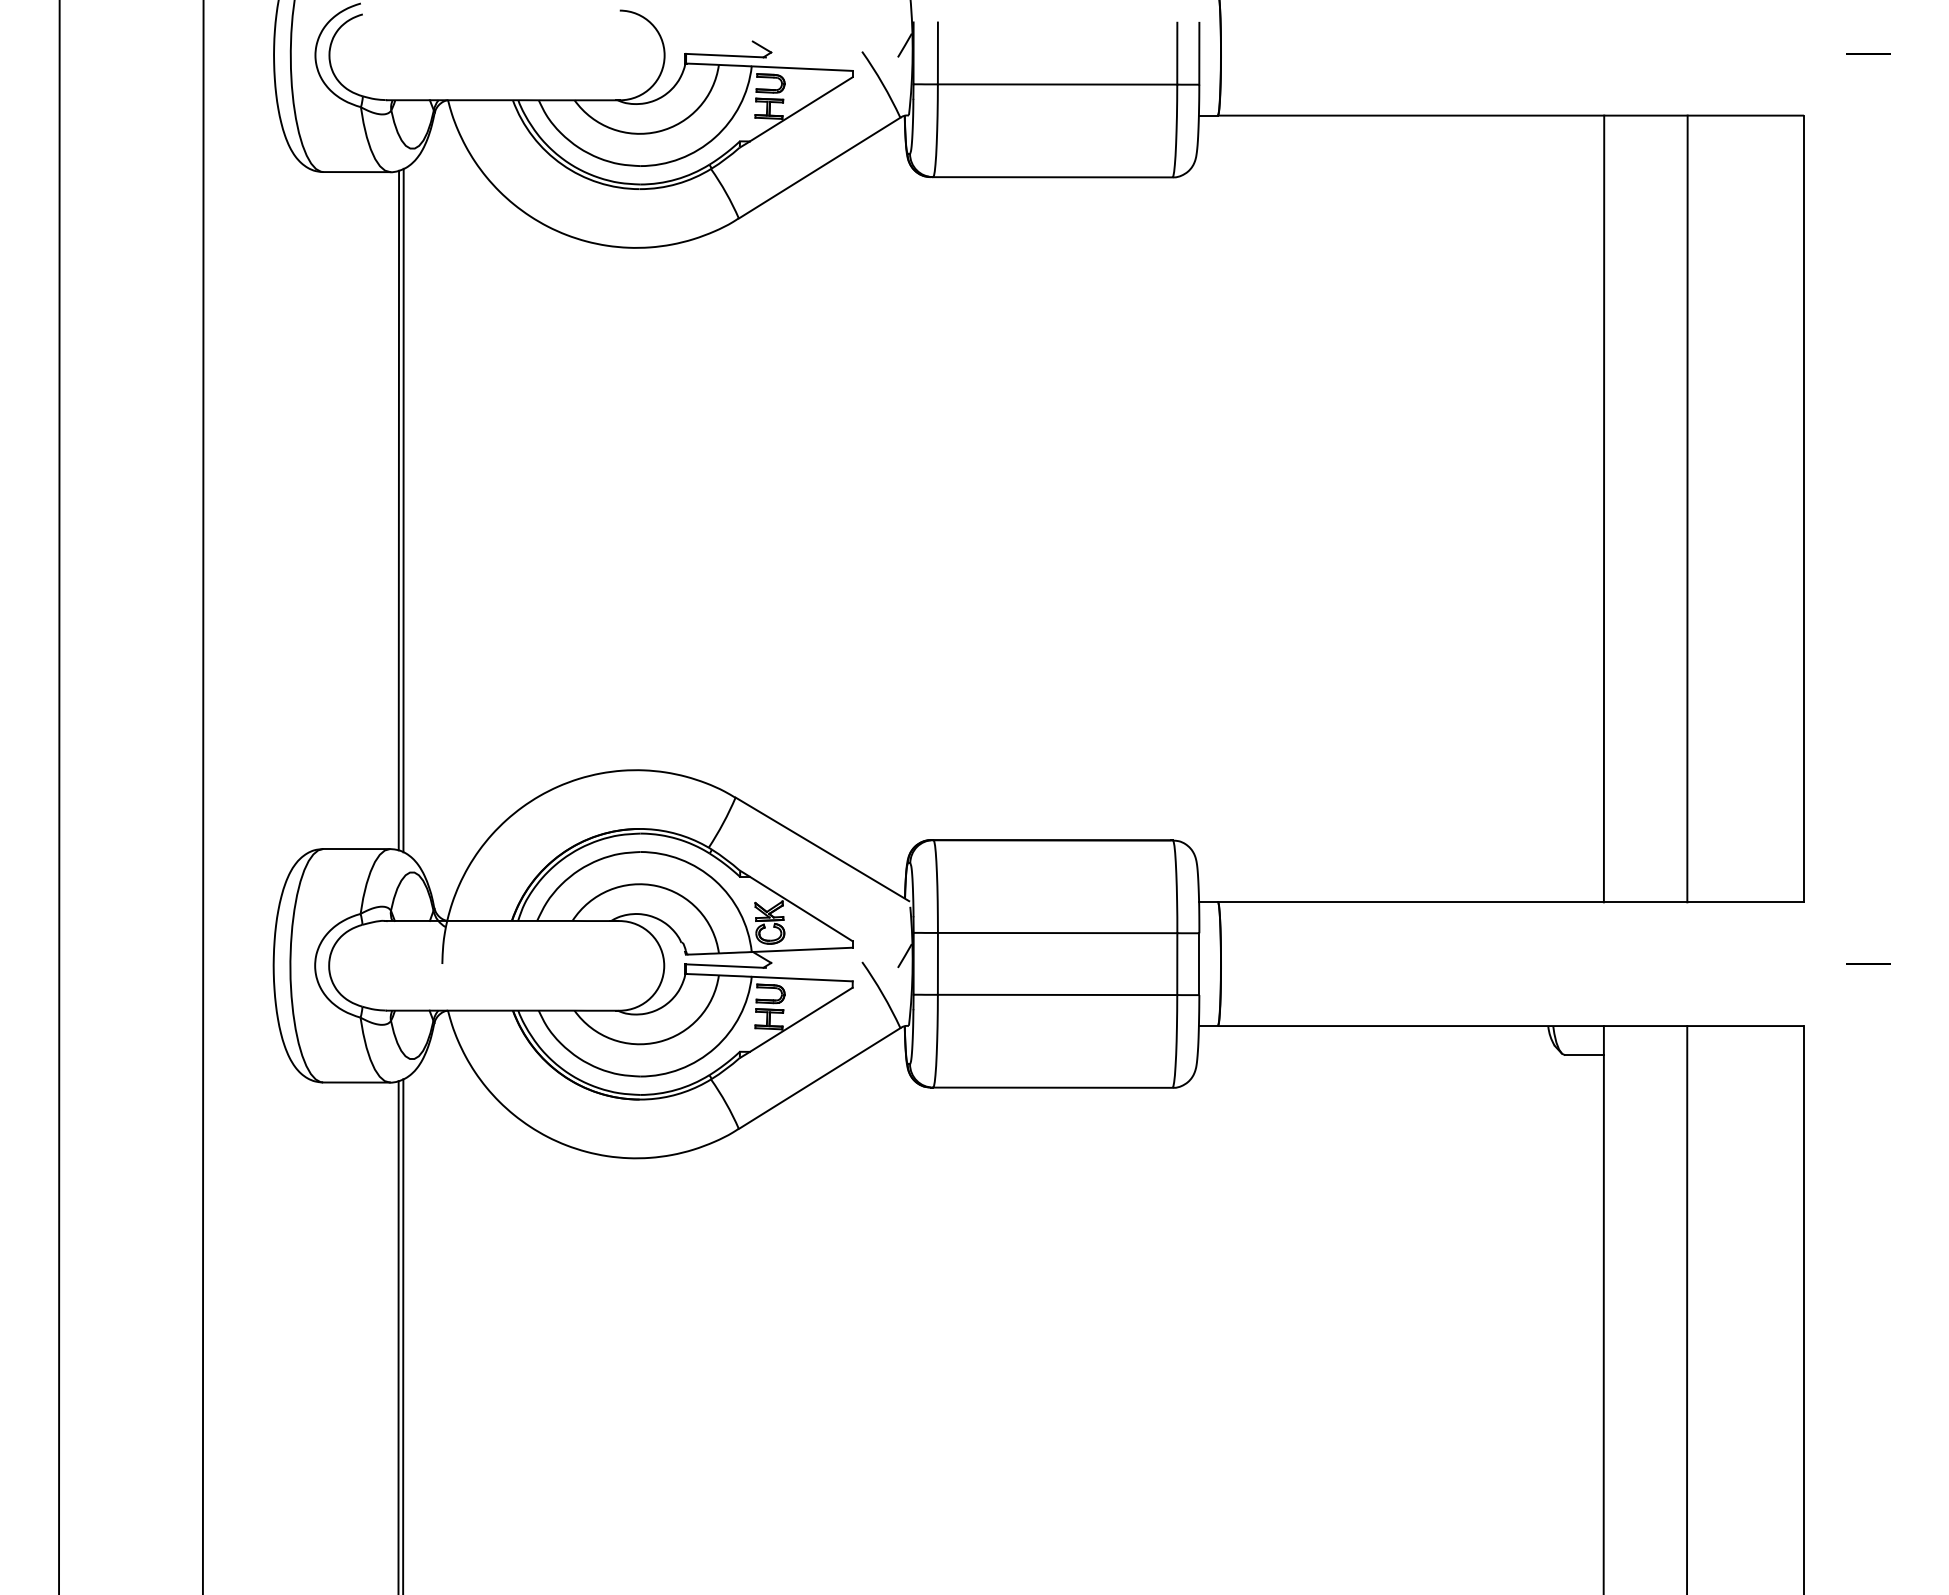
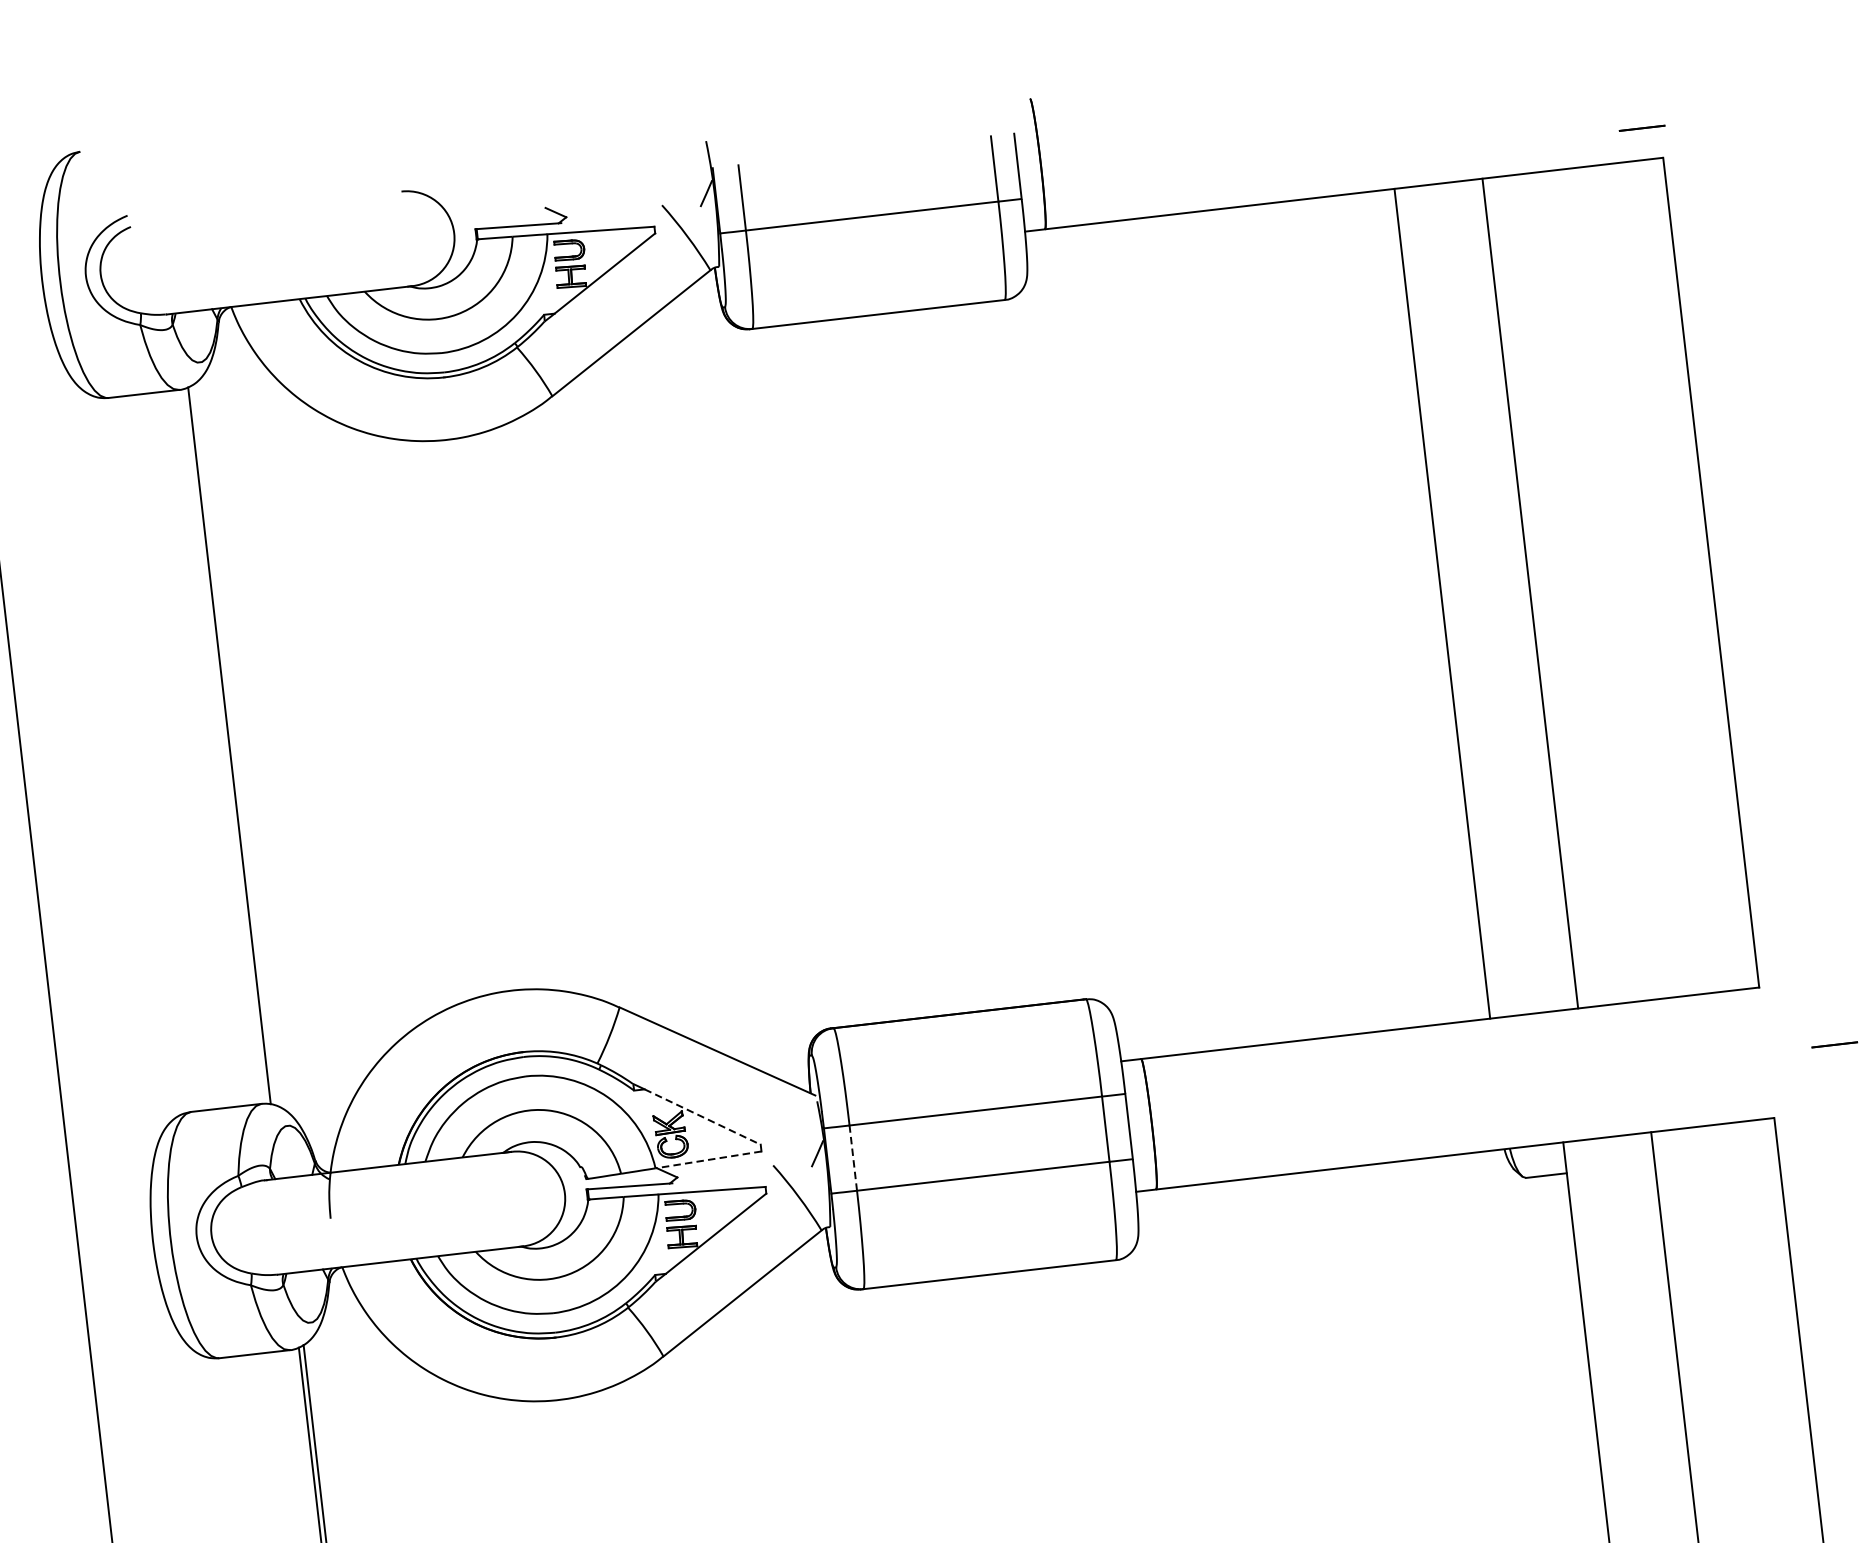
line: (1868, 53) -> (1642, 128), moved
line: (1603, 508) -> (1441, 603), moved
line: (1687, 508) -> (1530, 593), moved
line: (403, 510) -> (234, 745), removed
line: (801, 909) -> (702, 1117), solid -> dashed
line: (802, 949) -> (708, 1159), solid -> dashed
line: (937, 963) -> (852, 1157), solid -> dashed

